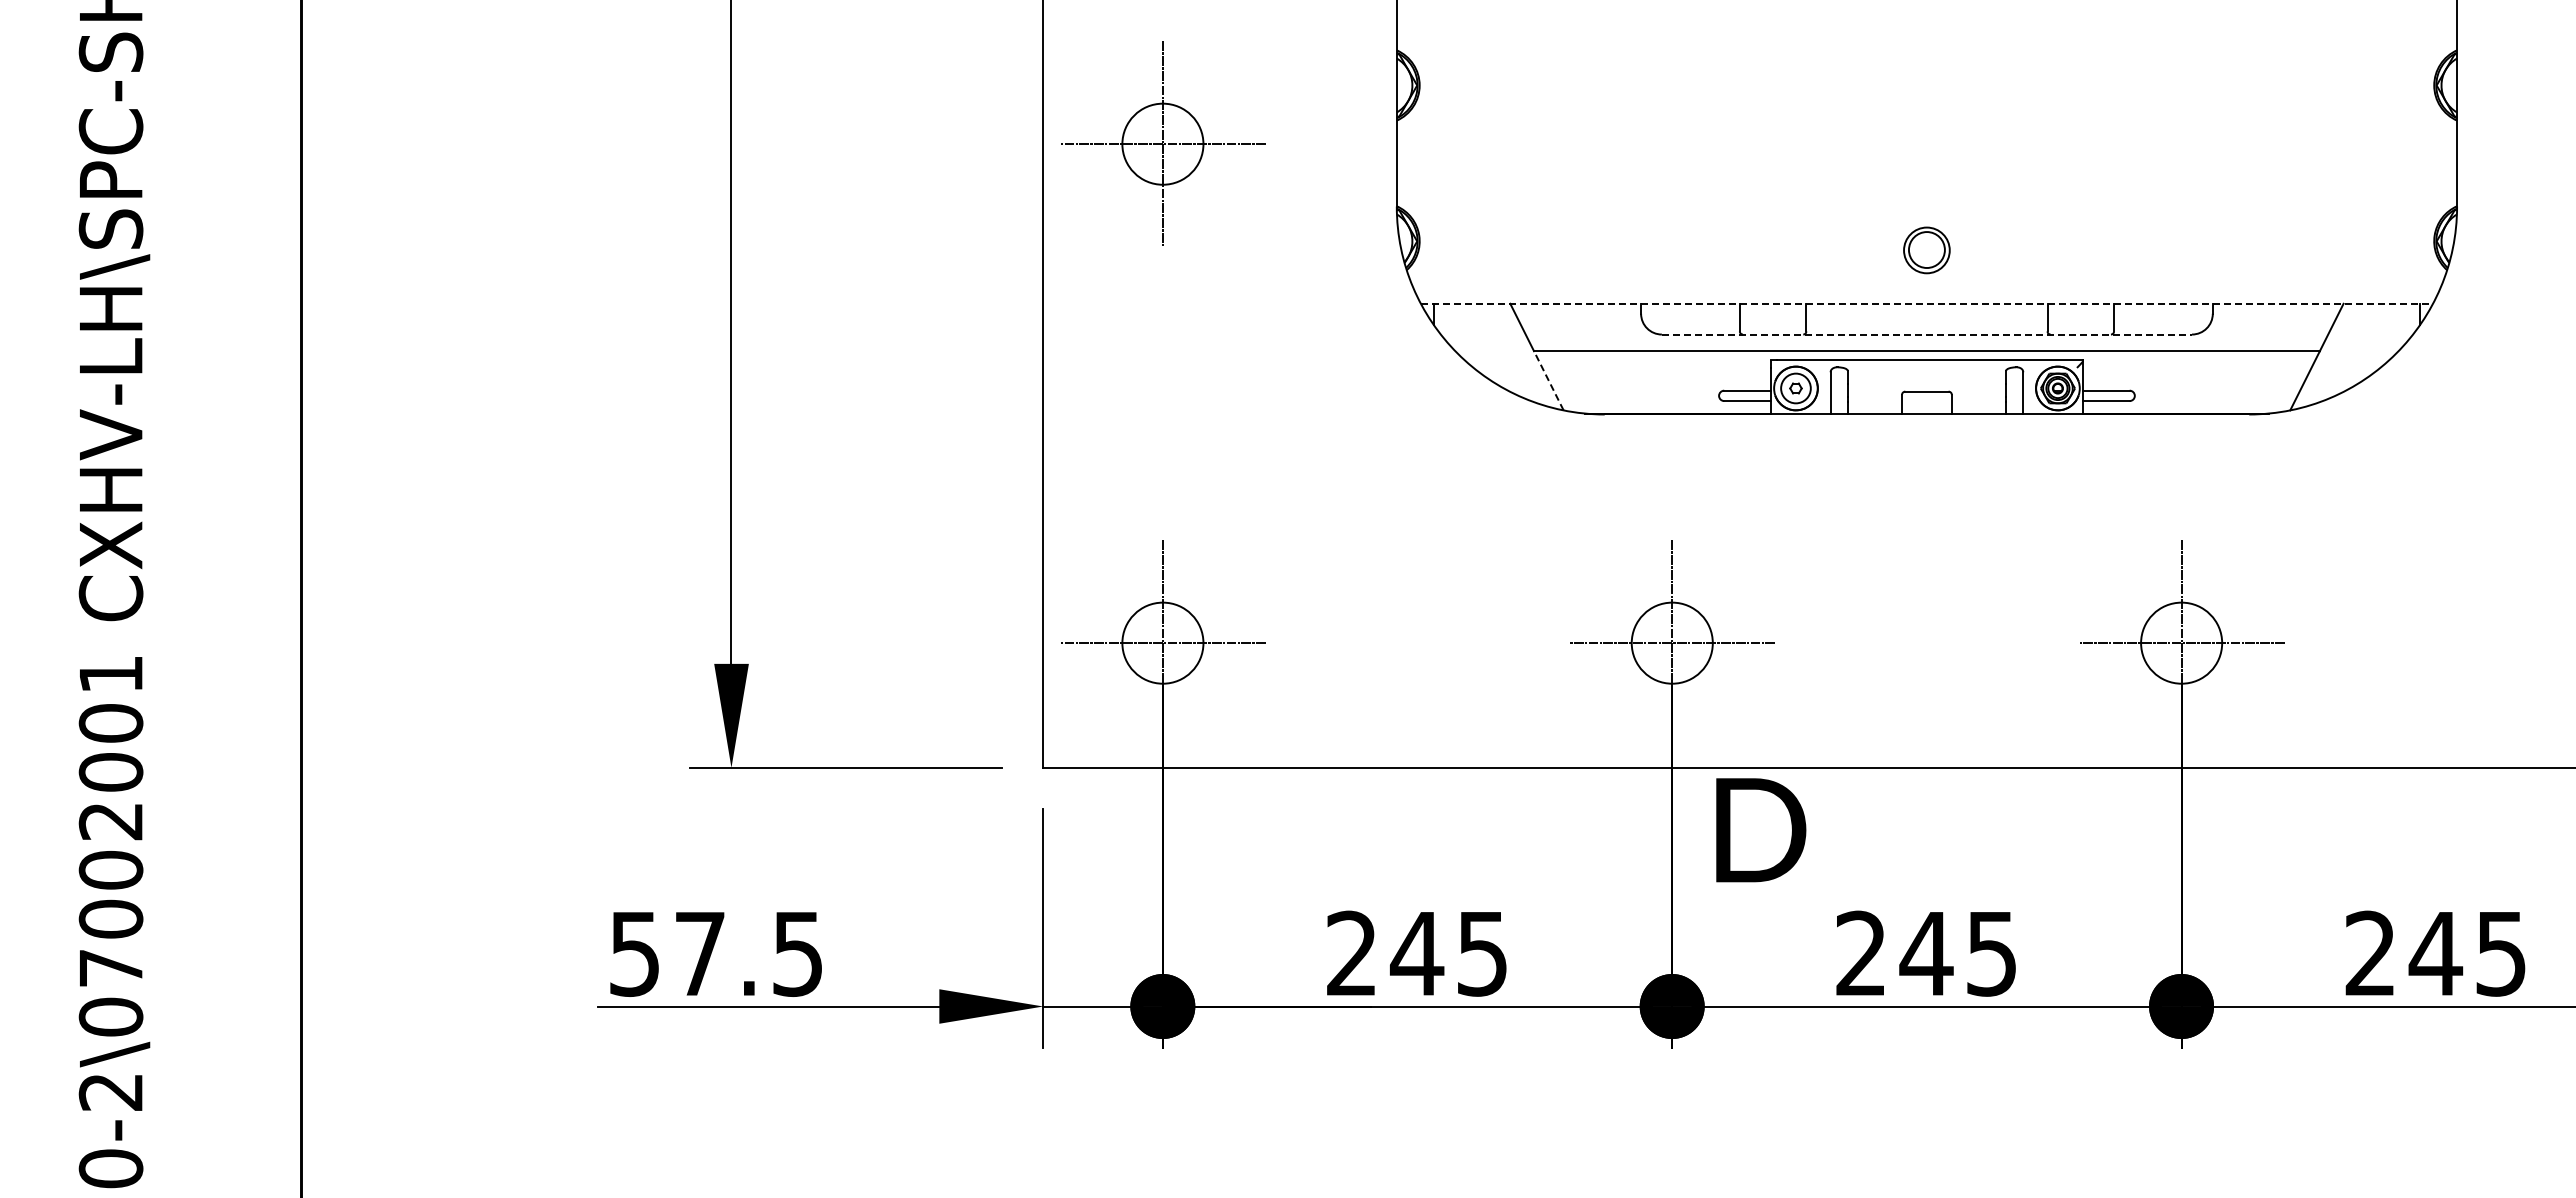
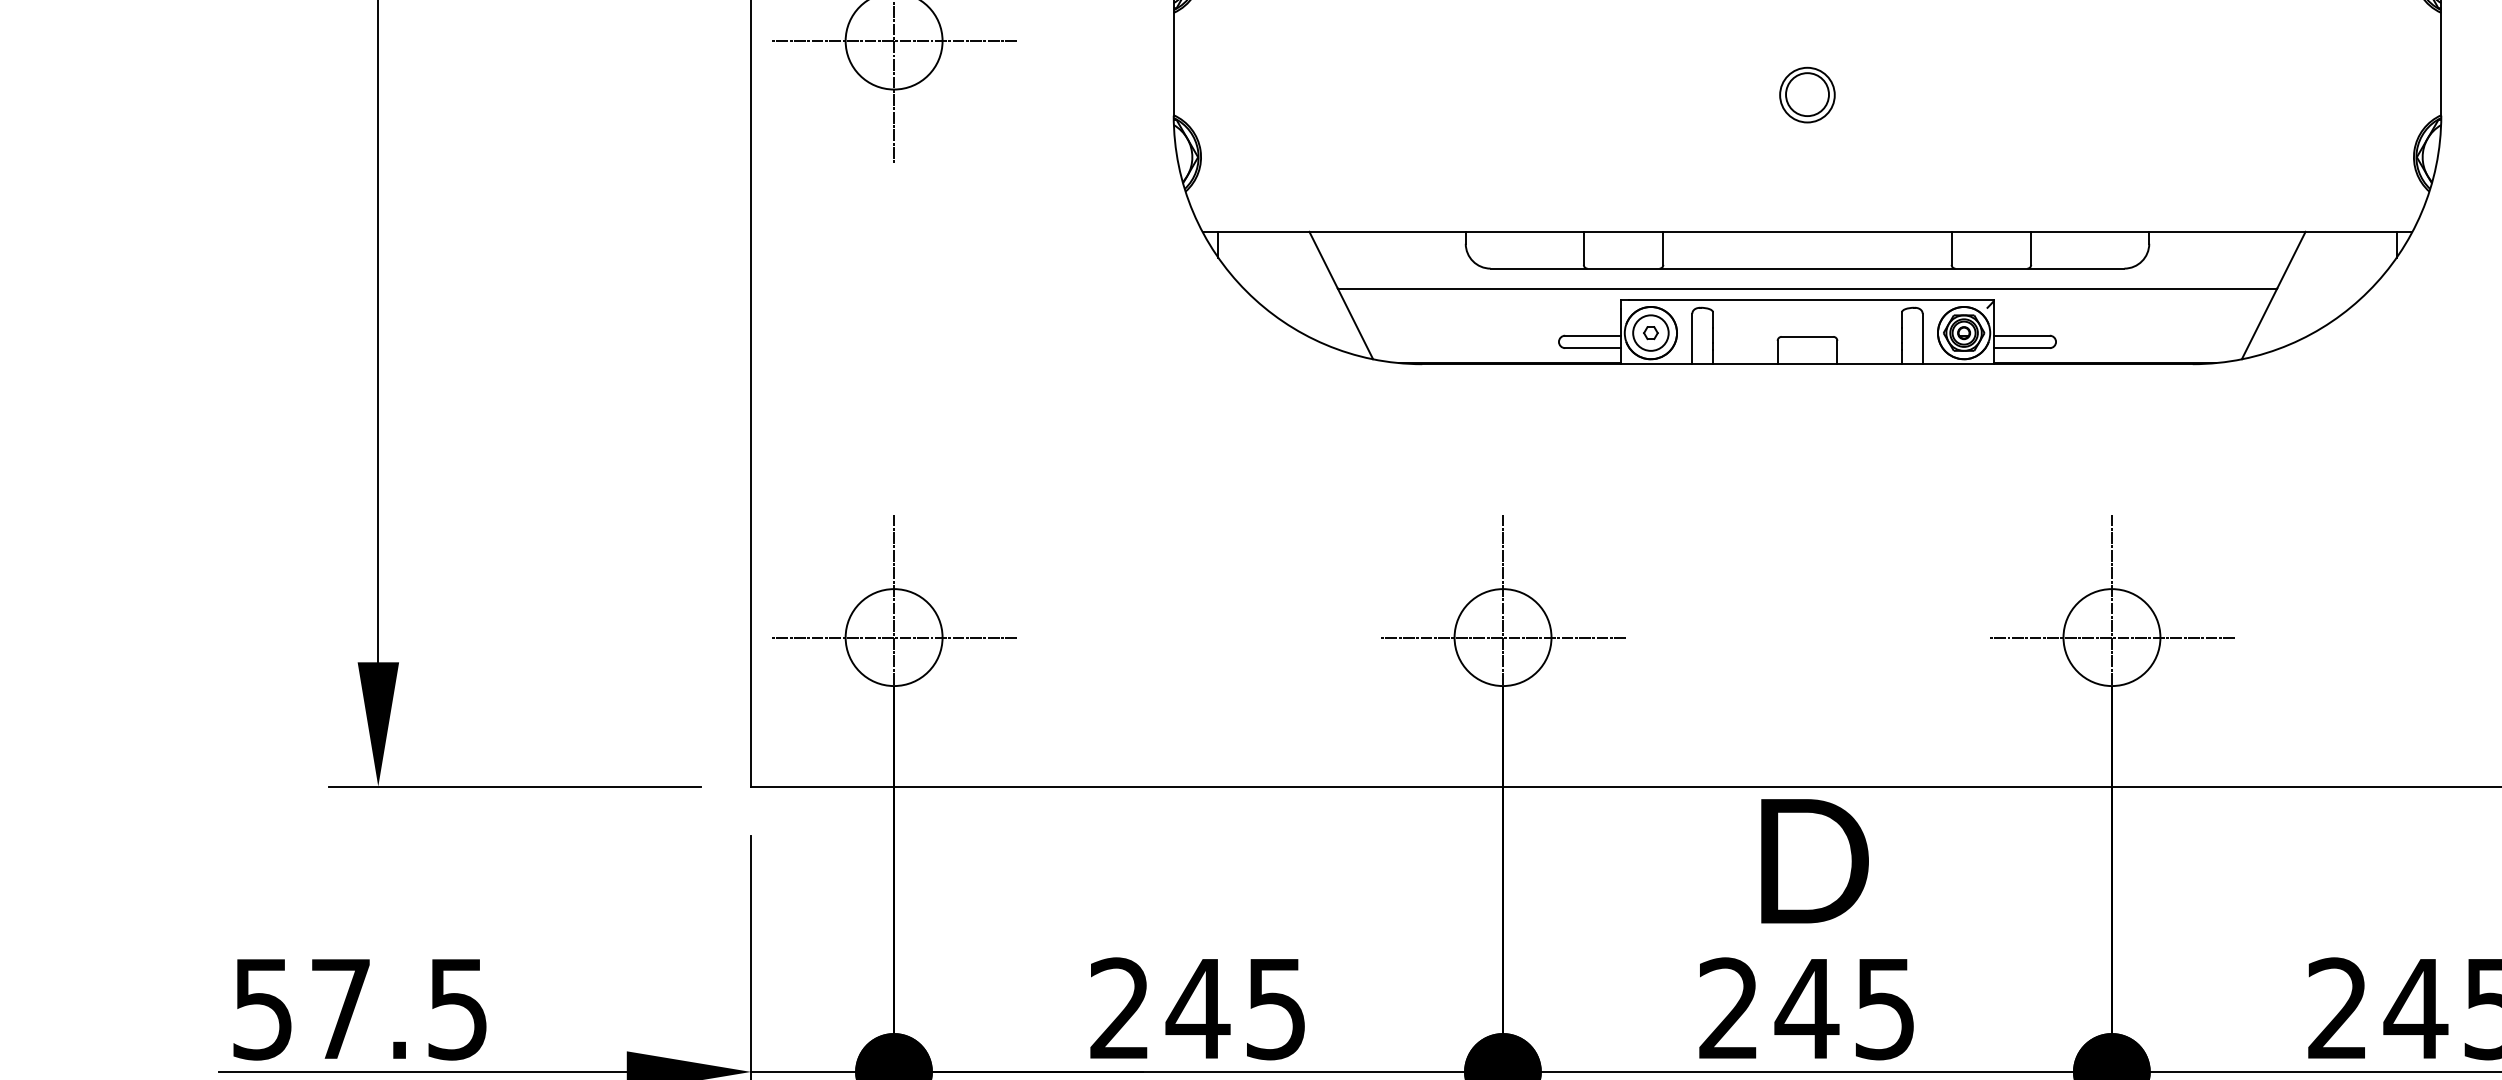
part: (1926, 250) -> (1806, 95), moved
line: (1927, 303) -> (1808, 231), dashed -> solid
line: (1927, 334) -> (1808, 268), dashed -> solid
line: (1548, 380) -> (1355, 323), dashed -> solid
text: (1761, 830) -> (1815, 861), moved

